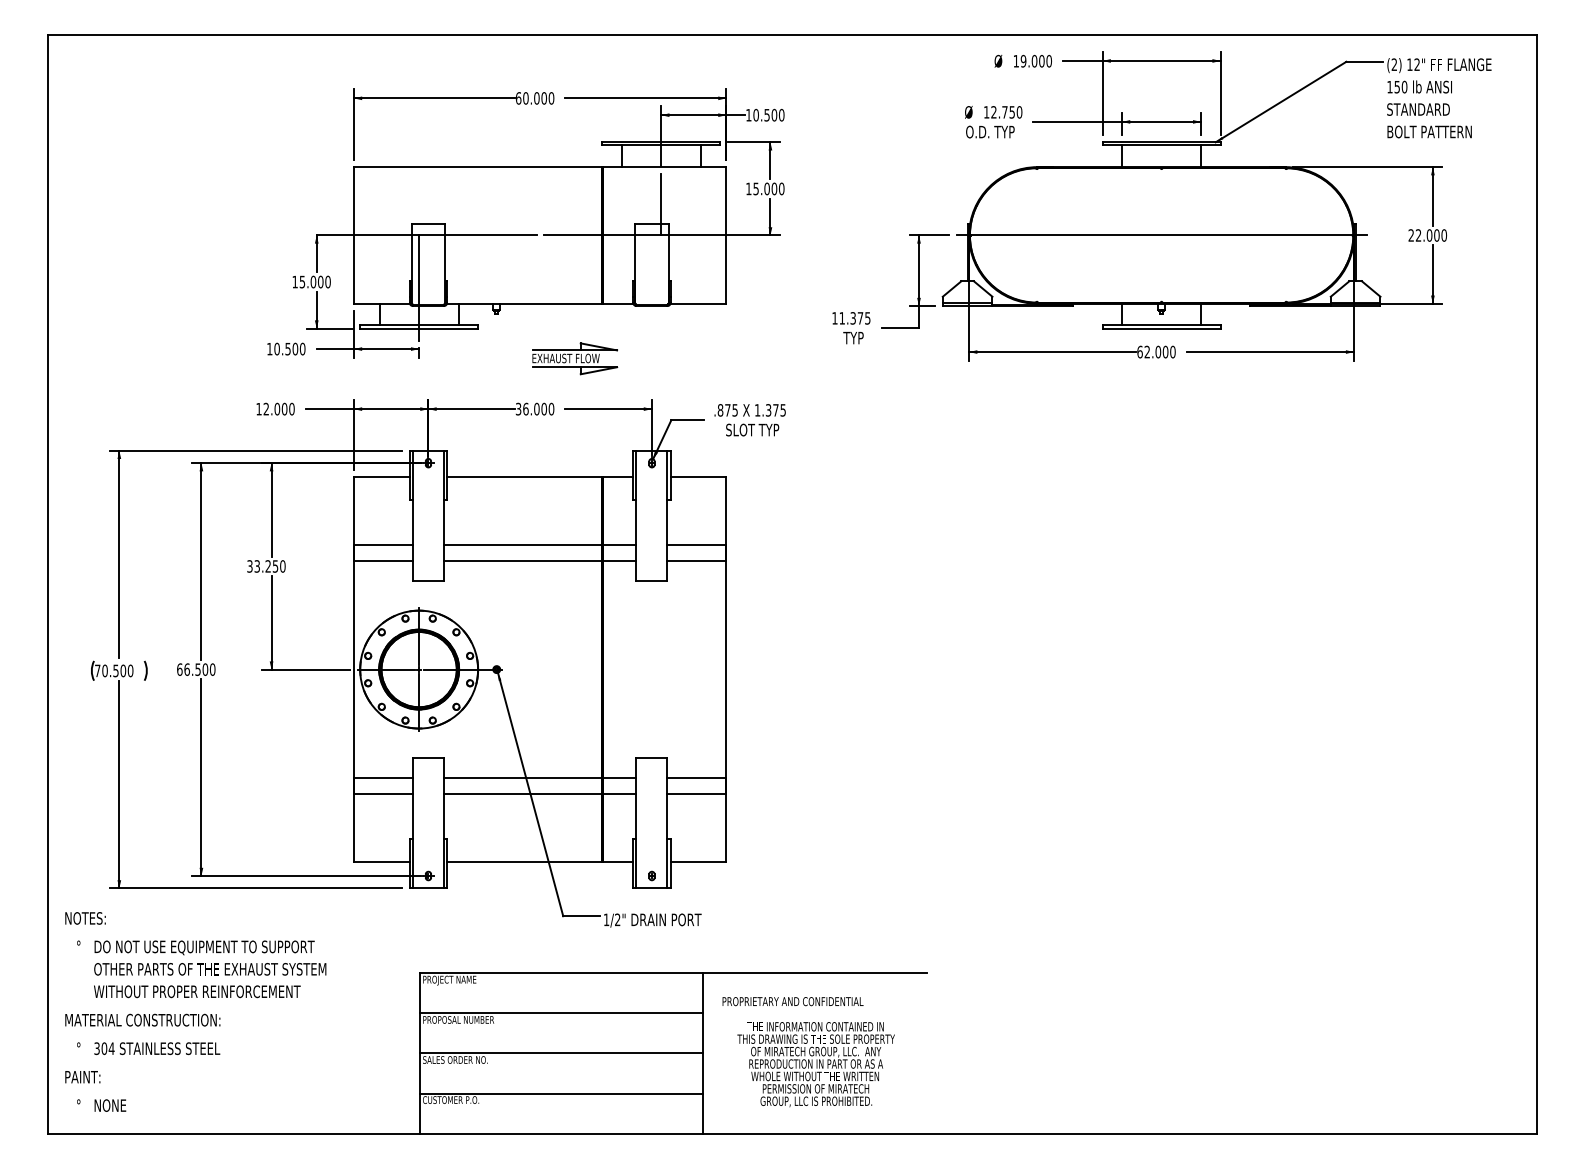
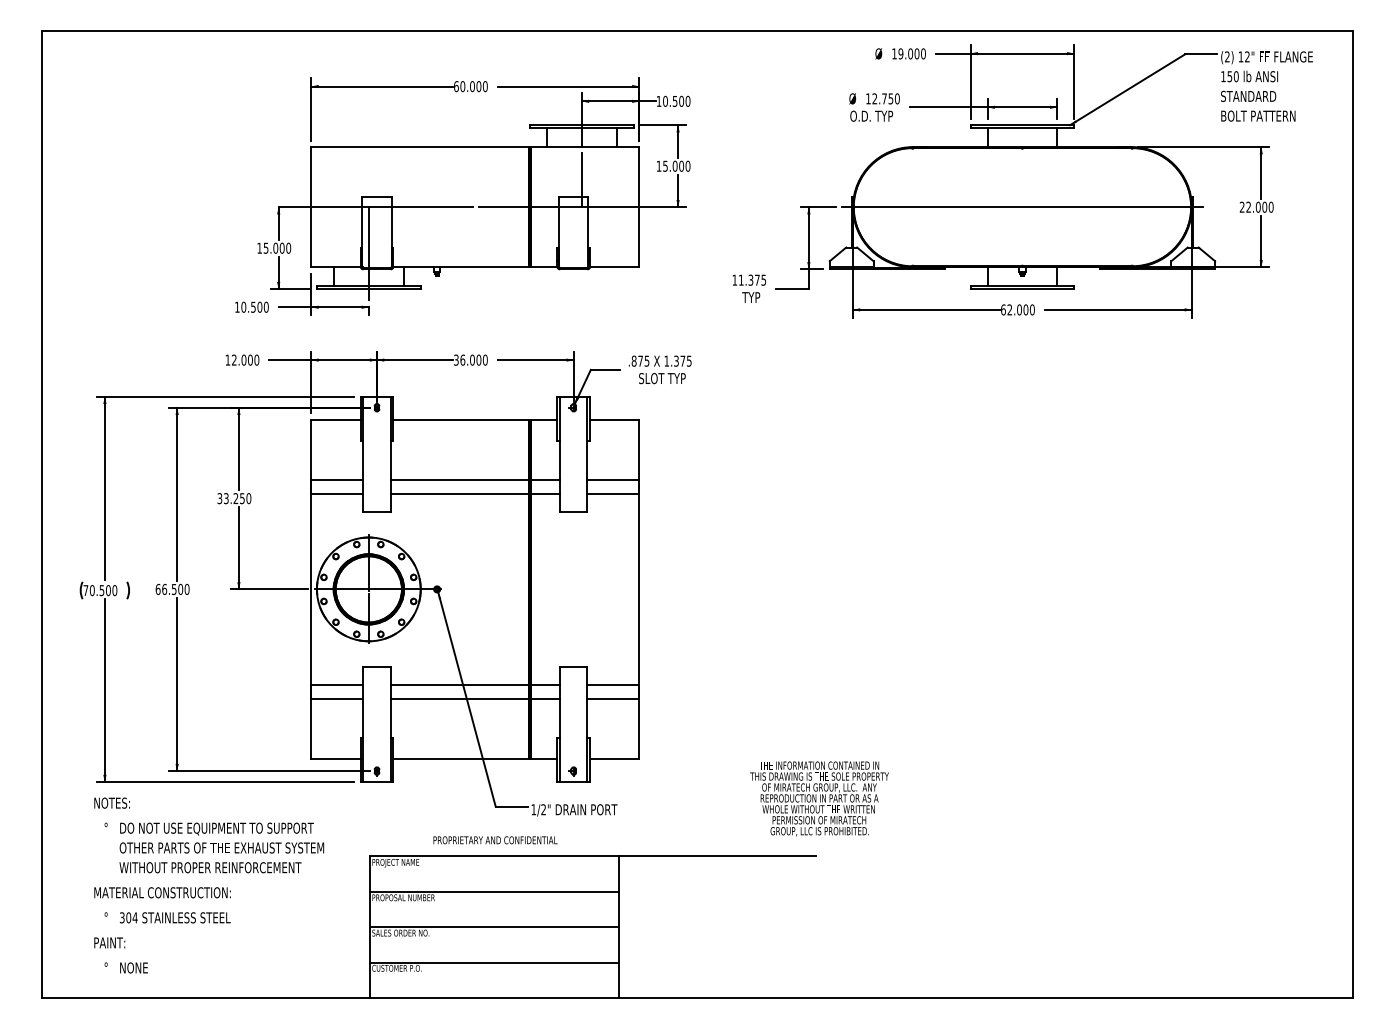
part: (575, 358) -> (506, 315), removed
text: (792, 1001) -> (495, 840), moved
text: (195, 1011) -> (208, 885), moved
text: (815, 1064) -> (818, 798), moved

